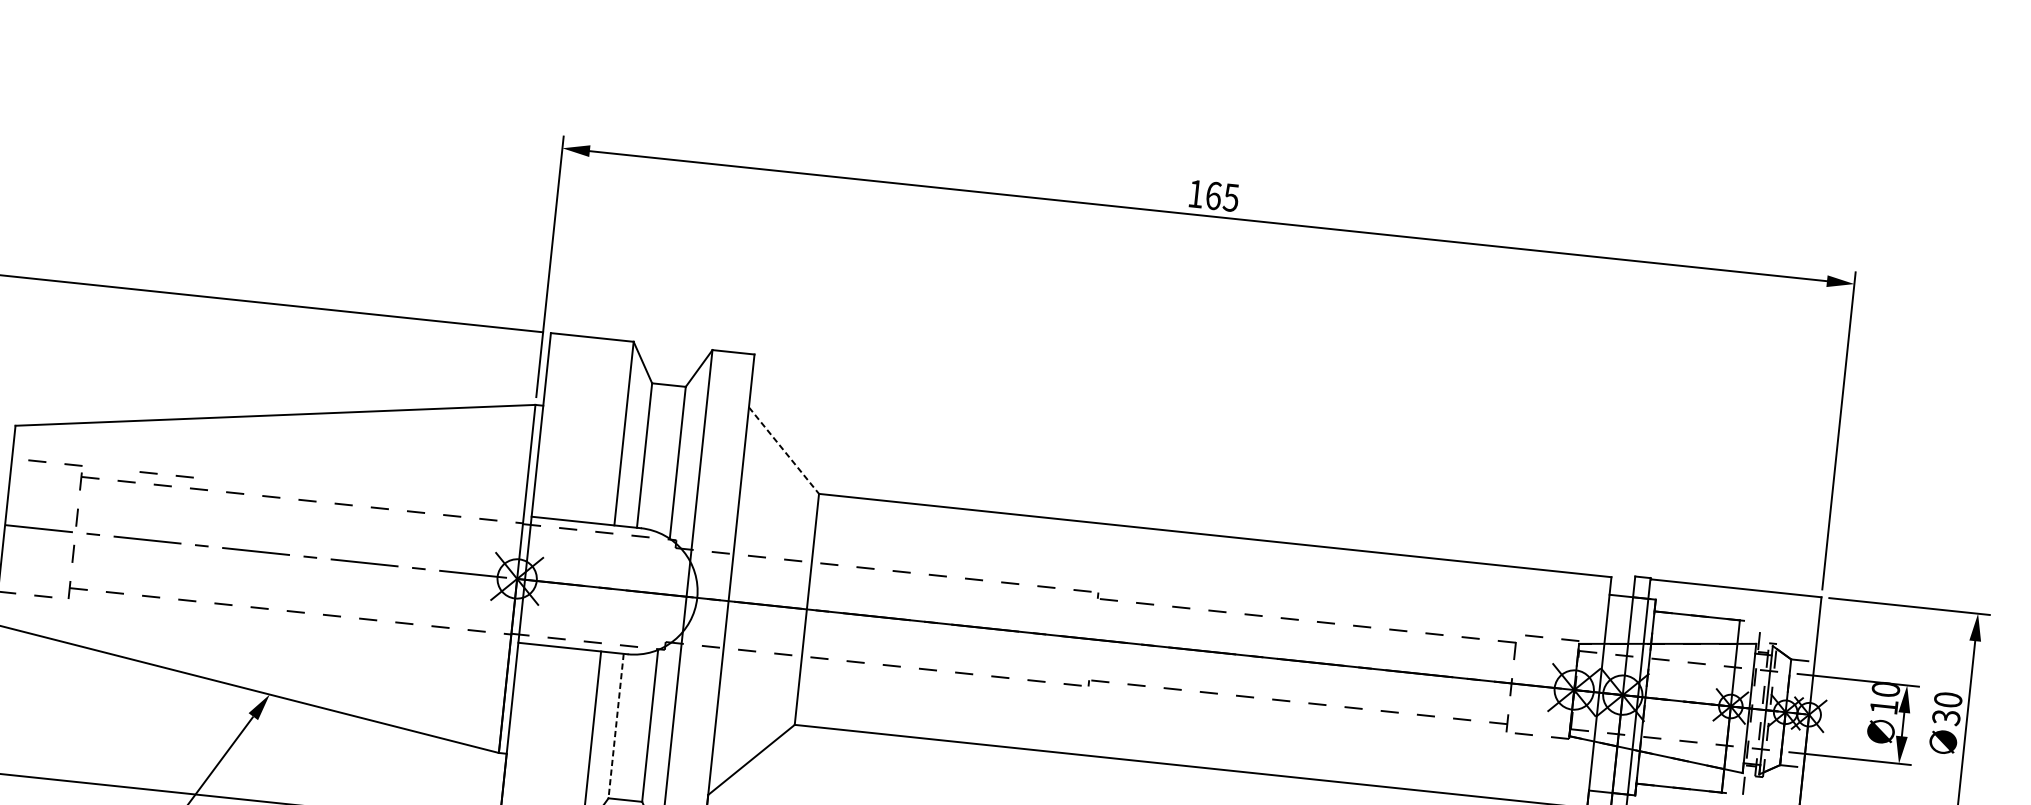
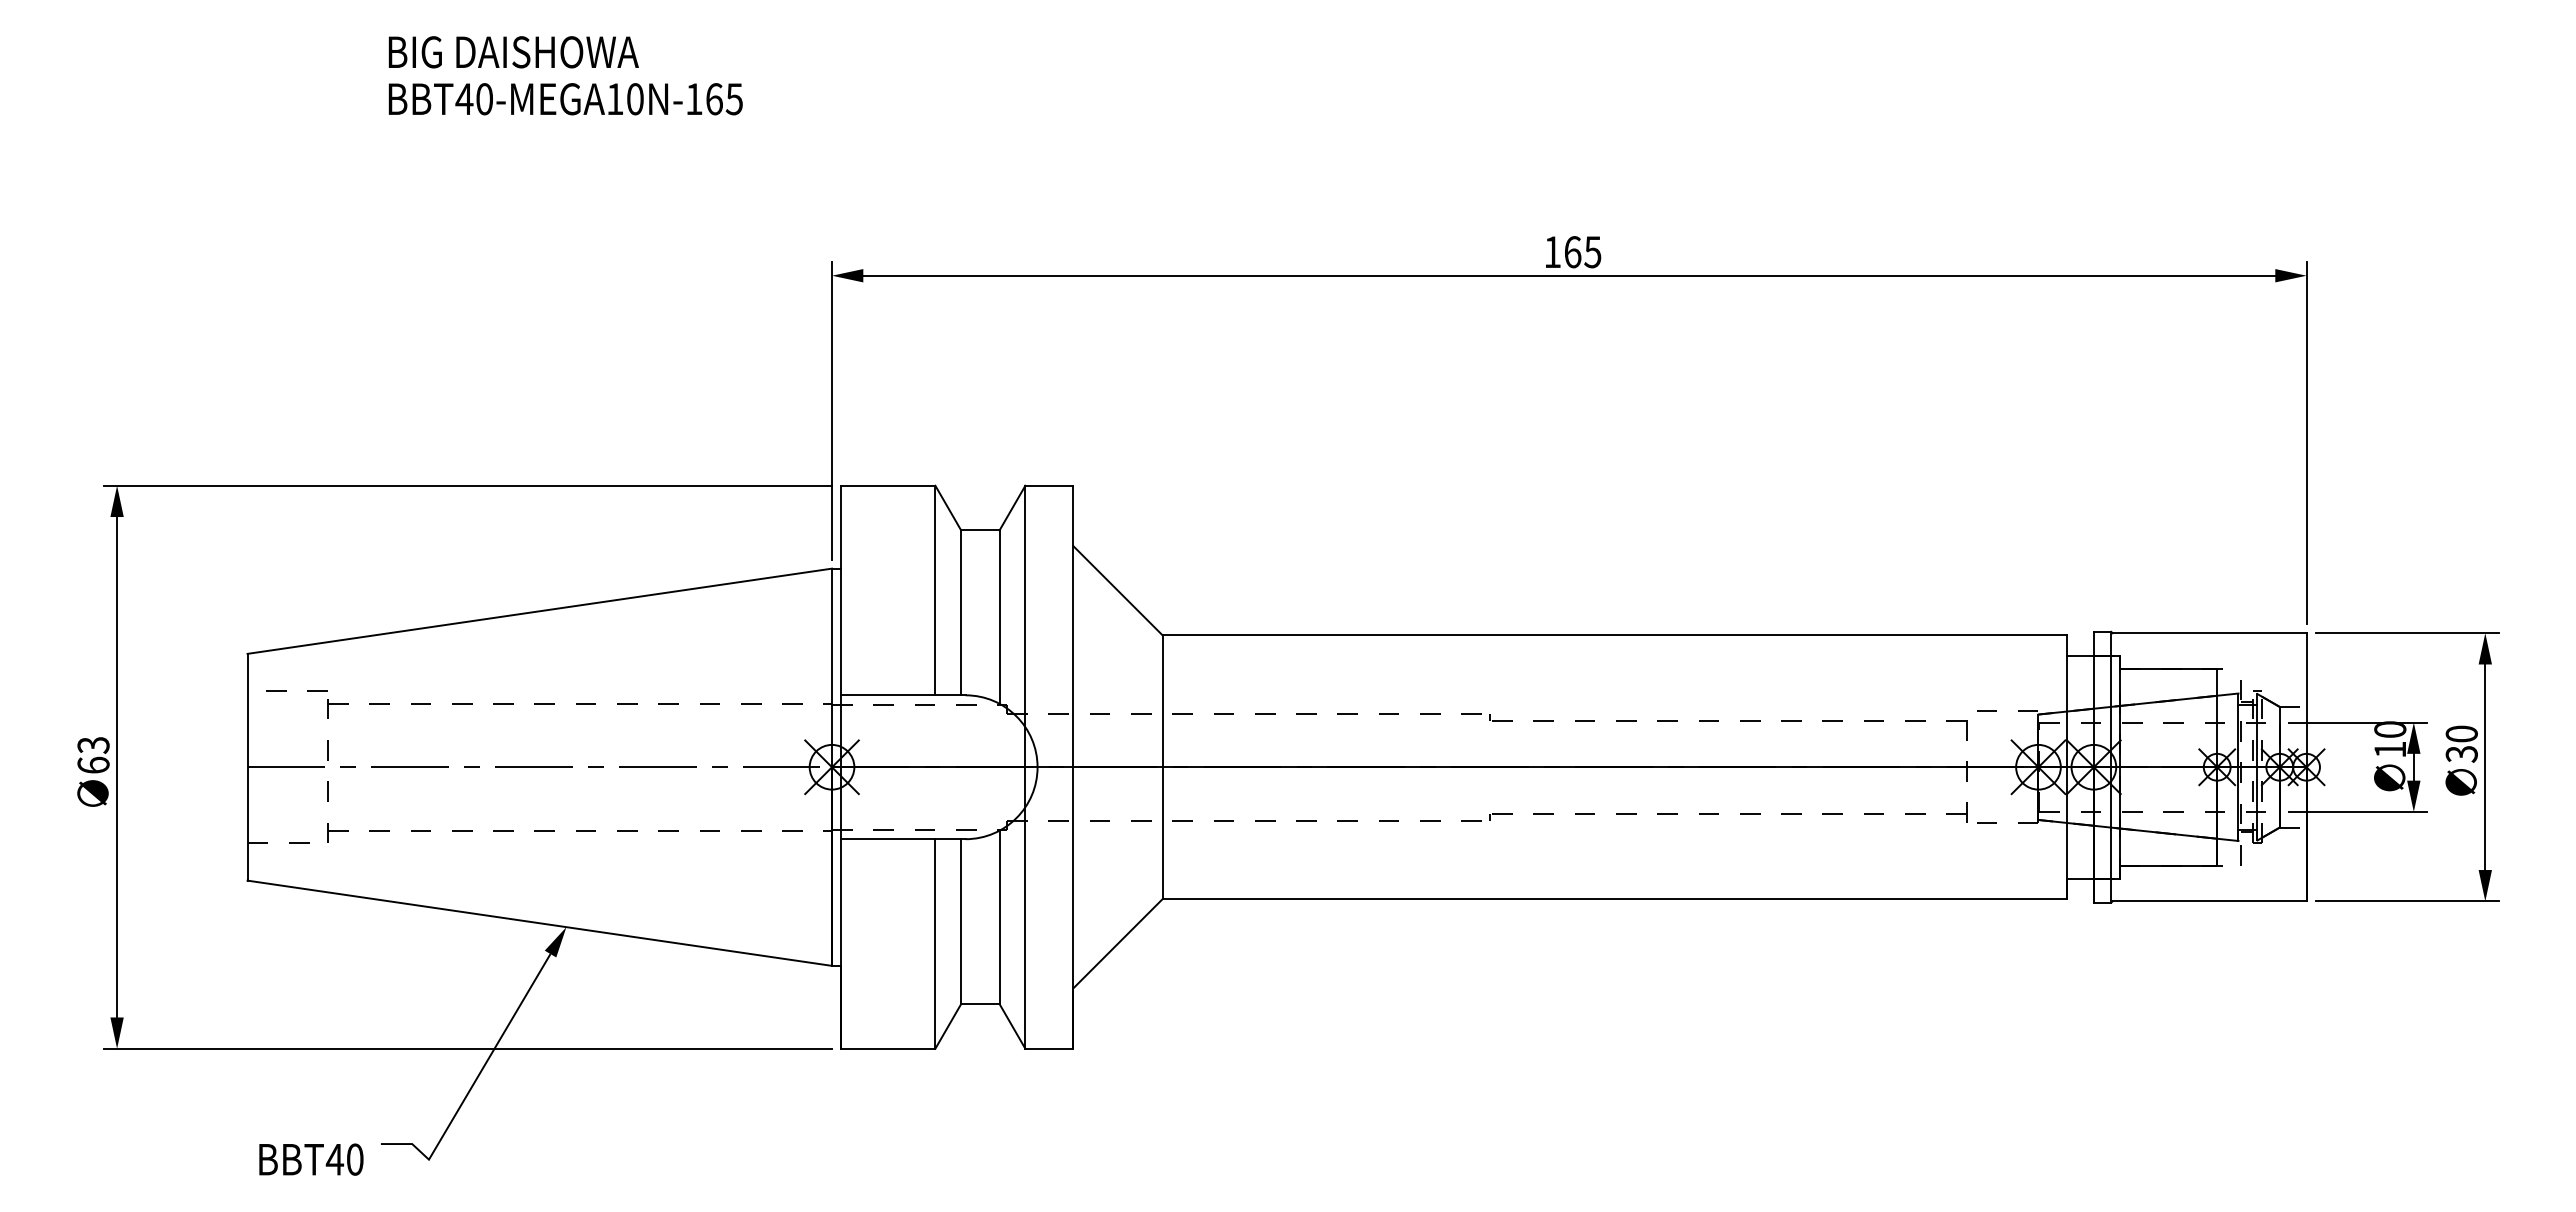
line: (784, 451) -> (1118, 591), dashed -> solid
line: (157, 473) -> (413, 690), removed
line: (616, 726) -> (961, 922), dashed -> solid

